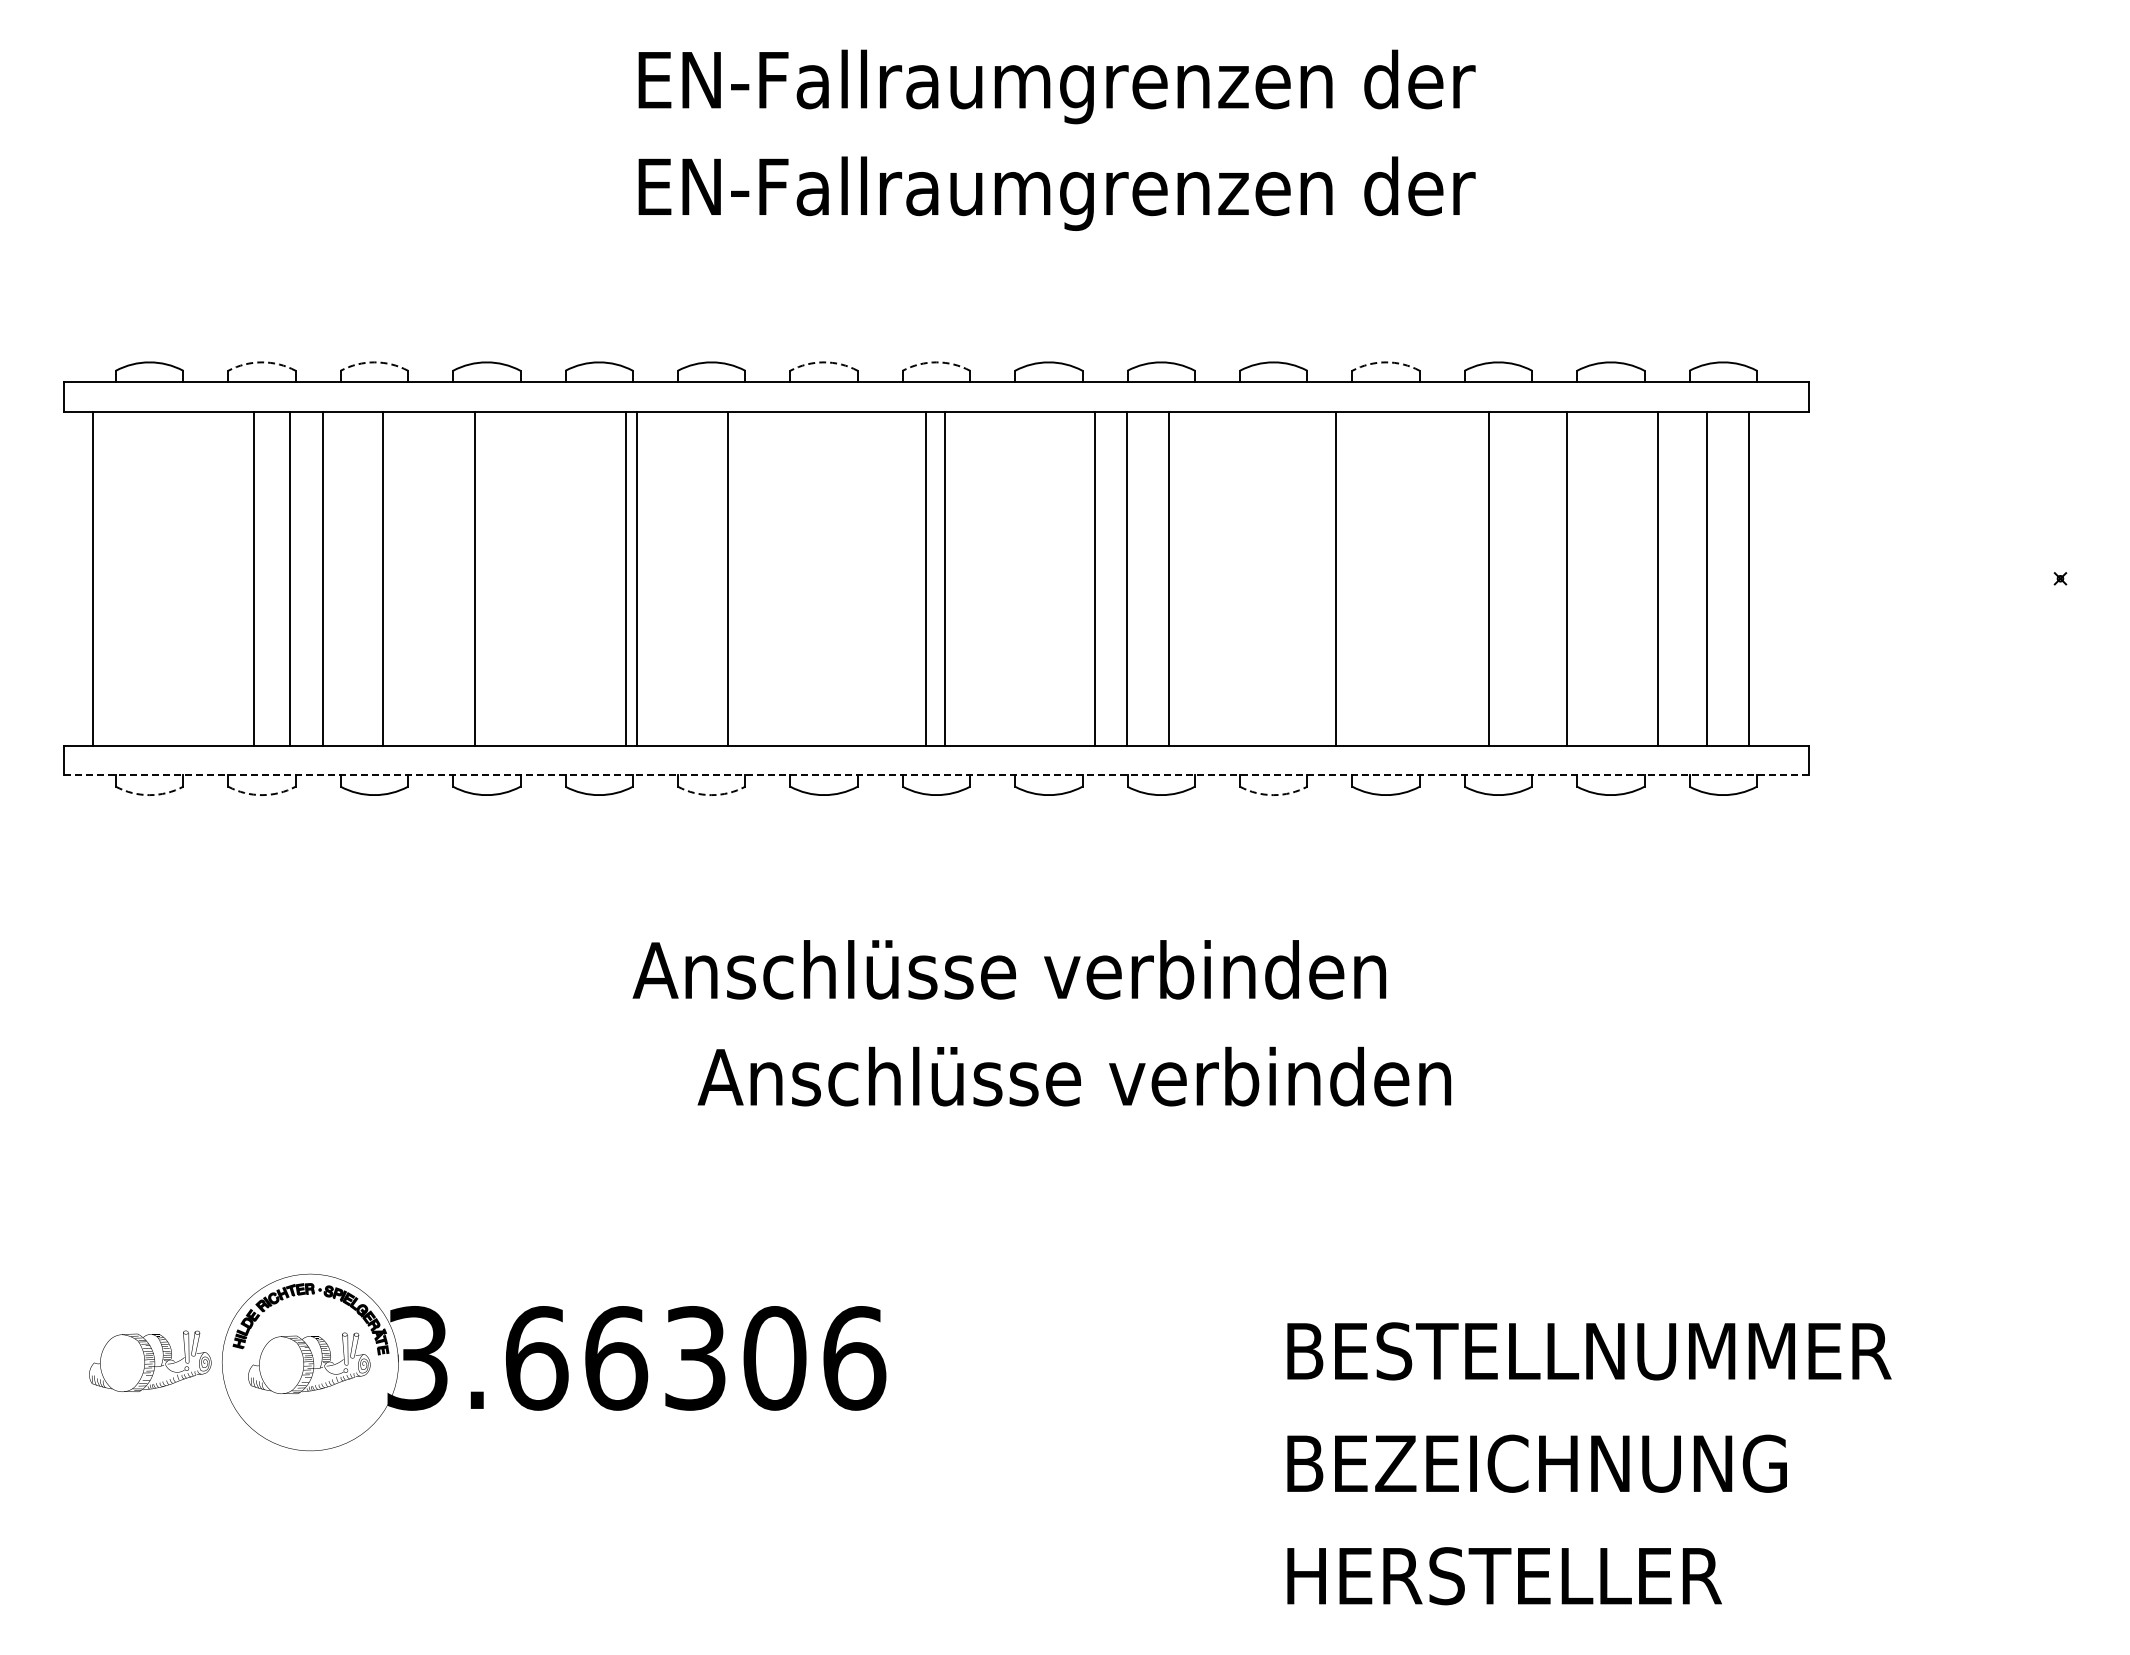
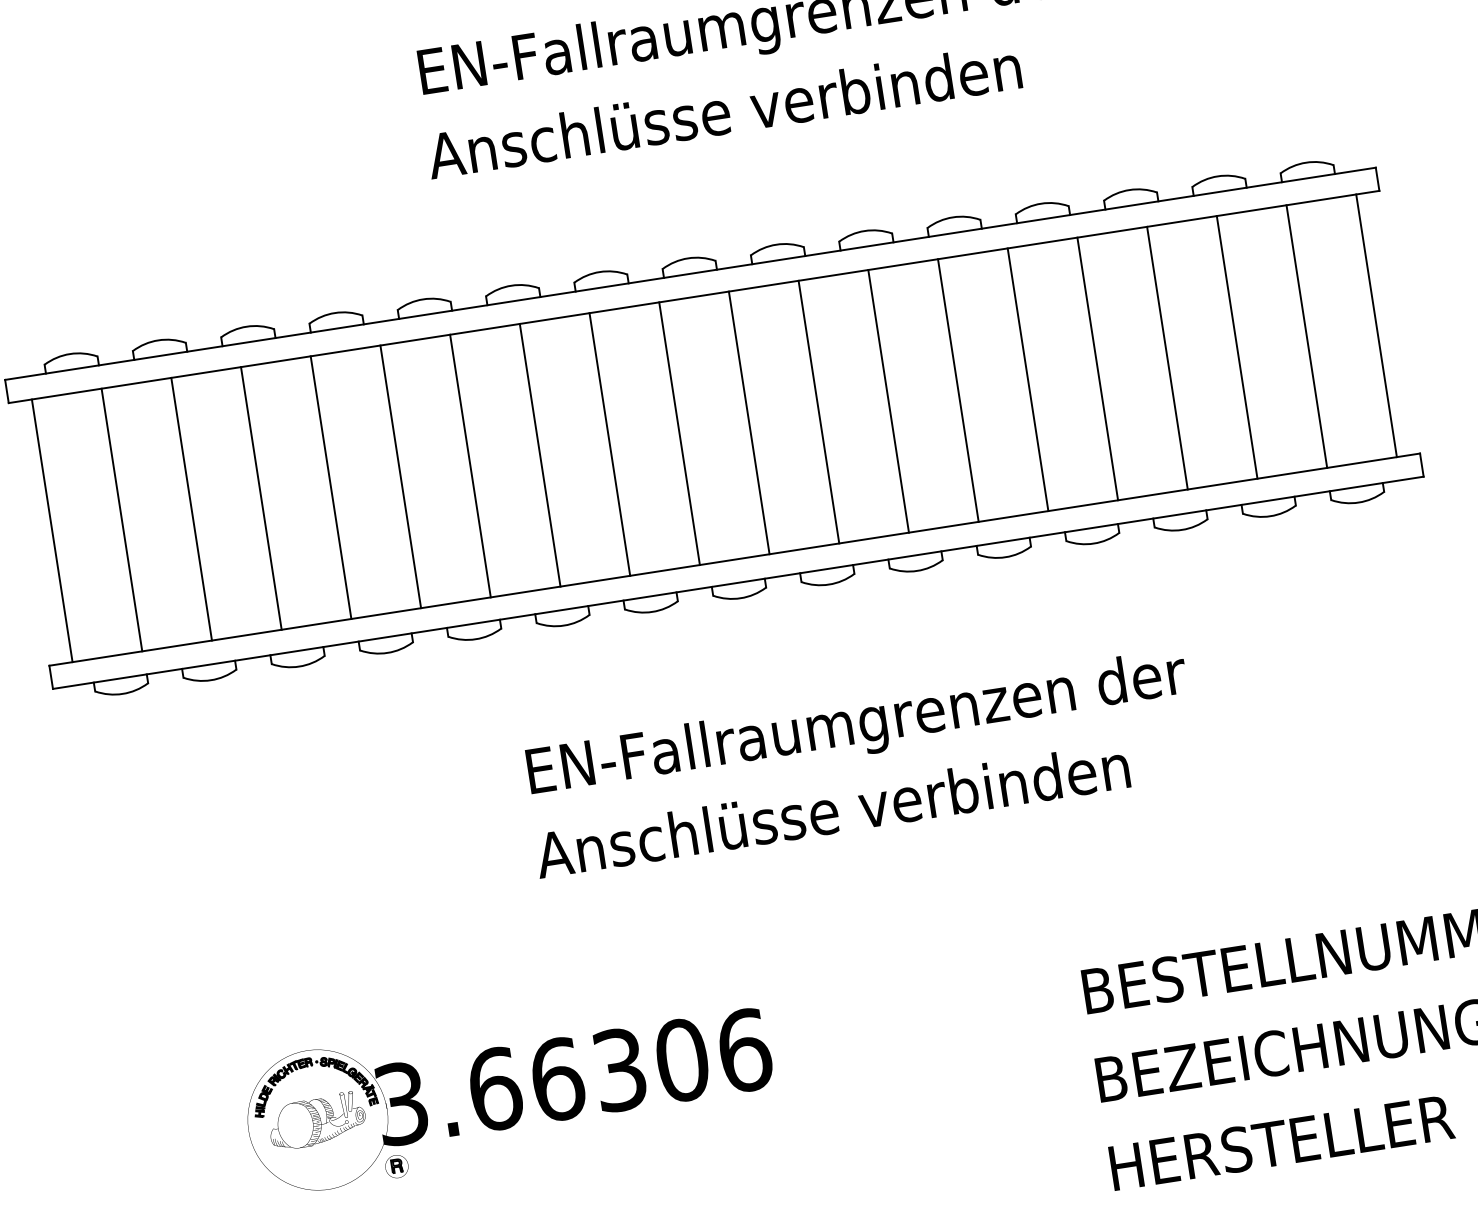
text: (1053, 193) -> (759, 111), EN-Fallraumgrenzen der -> Anschlüsse verbinden
arc: (262, 362) -> (158, 340), dashed -> solid
arc: (374, 362) -> (246, 326), dashed -> solid
arc: (824, 362) -> (600, 272), dashed -> solid
arc: (936, 362) -> (688, 258), dashed -> solid
arc: (1386, 362) -> (1041, 203), dashed -> solid
line: (254, 578) -> (122, 519), moved
line: (289, 578) -> (261, 498), moved
line: (322, 578) -> (191, 509), moved
line: (383, 578) -> (331, 487), moved
line: (475, 578) -> (401, 476), moved
line: (636, 578) -> (540, 455), moved
line: (728, 578) -> (609, 444), moved
line: (925, 578) -> (748, 422), moved
line: (945, 578) -> (679, 433), moved
line: (1095, 578) -> (888, 401), moved
line: (1126, 578) -> (818, 411), moved
line: (1169, 578) -> (958, 390), moved
line: (1488, 578) -> (1097, 368), moved
line: (1567, 578) -> (1167, 357), moved
line: (1657, 578) -> (1236, 347), moved
line: (1707, 578) -> (1376, 325), moved
line: (1748, 578) -> (1306, 336), moved
line: (936, 775) -> (738, 582), dashed -> solid
arc: (149, 795) -> (122, 694), dashed -> solid
arc: (262, 795) -> (211, 680), dashed -> solid
arc: (711, 795) -> (564, 625), dashed -> solid
arc: (1273, 795) -> (1005, 557), dashed -> solid
text: (1053, 977) -> (854, 727), Anschlüsse verbinden -> EN-Fallraumgrenzen der
text: (1074, 1076) -> (832, 810), moved
part: (150, 1360) -> (192, 1137), removed
part: (399, 1435) -> (396, 1166), added

